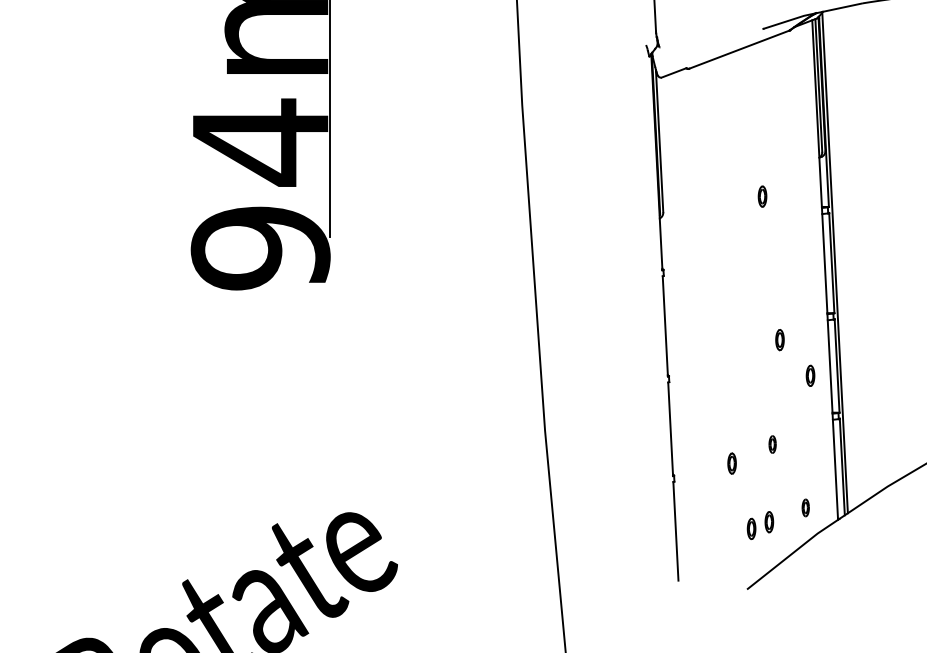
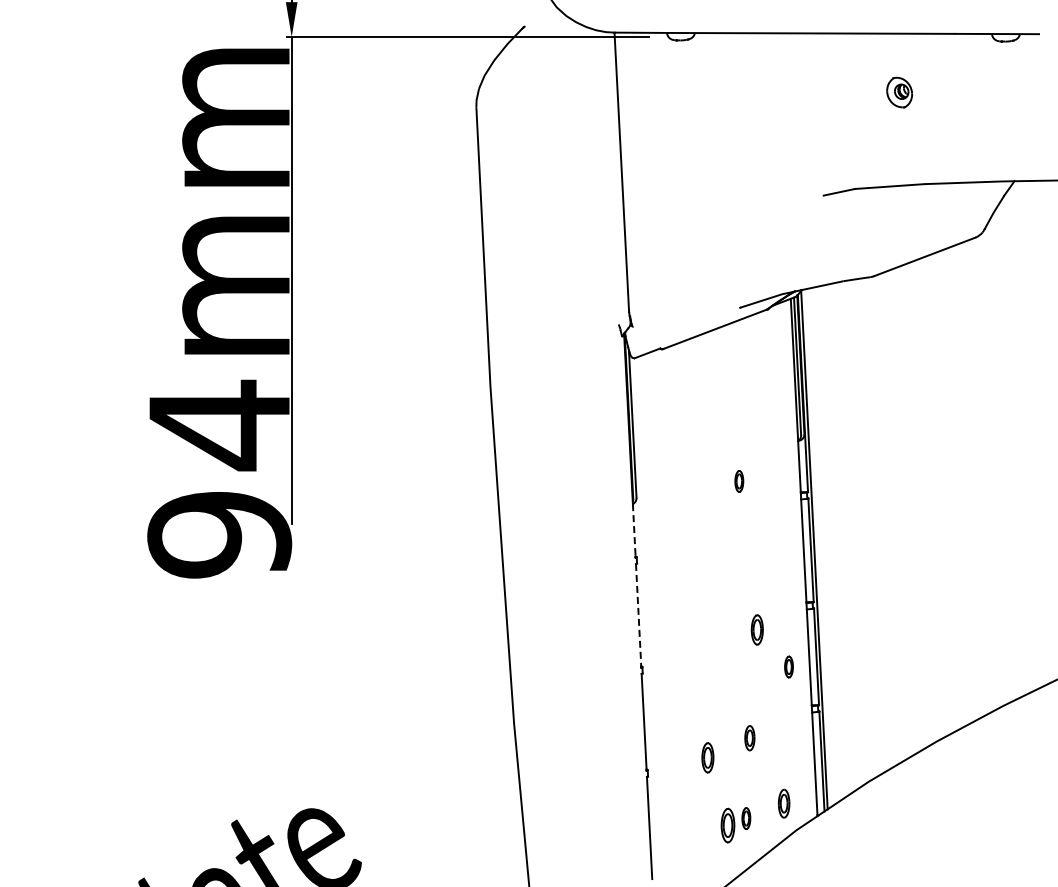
line: (661, 244) -> (634, 530), solid -> dashed
line: (665, 326) -> (638, 615), solid -> dashed
part: (780, 339) -> (757, 629), size x1.4
part: (772, 443) -> (749, 737), size x1.4
part: (731, 463) -> (707, 757), size x1.4
part: (805, 507) -> (783, 803), size x1.6
part: (751, 528) -> (727, 825), size x1.6

